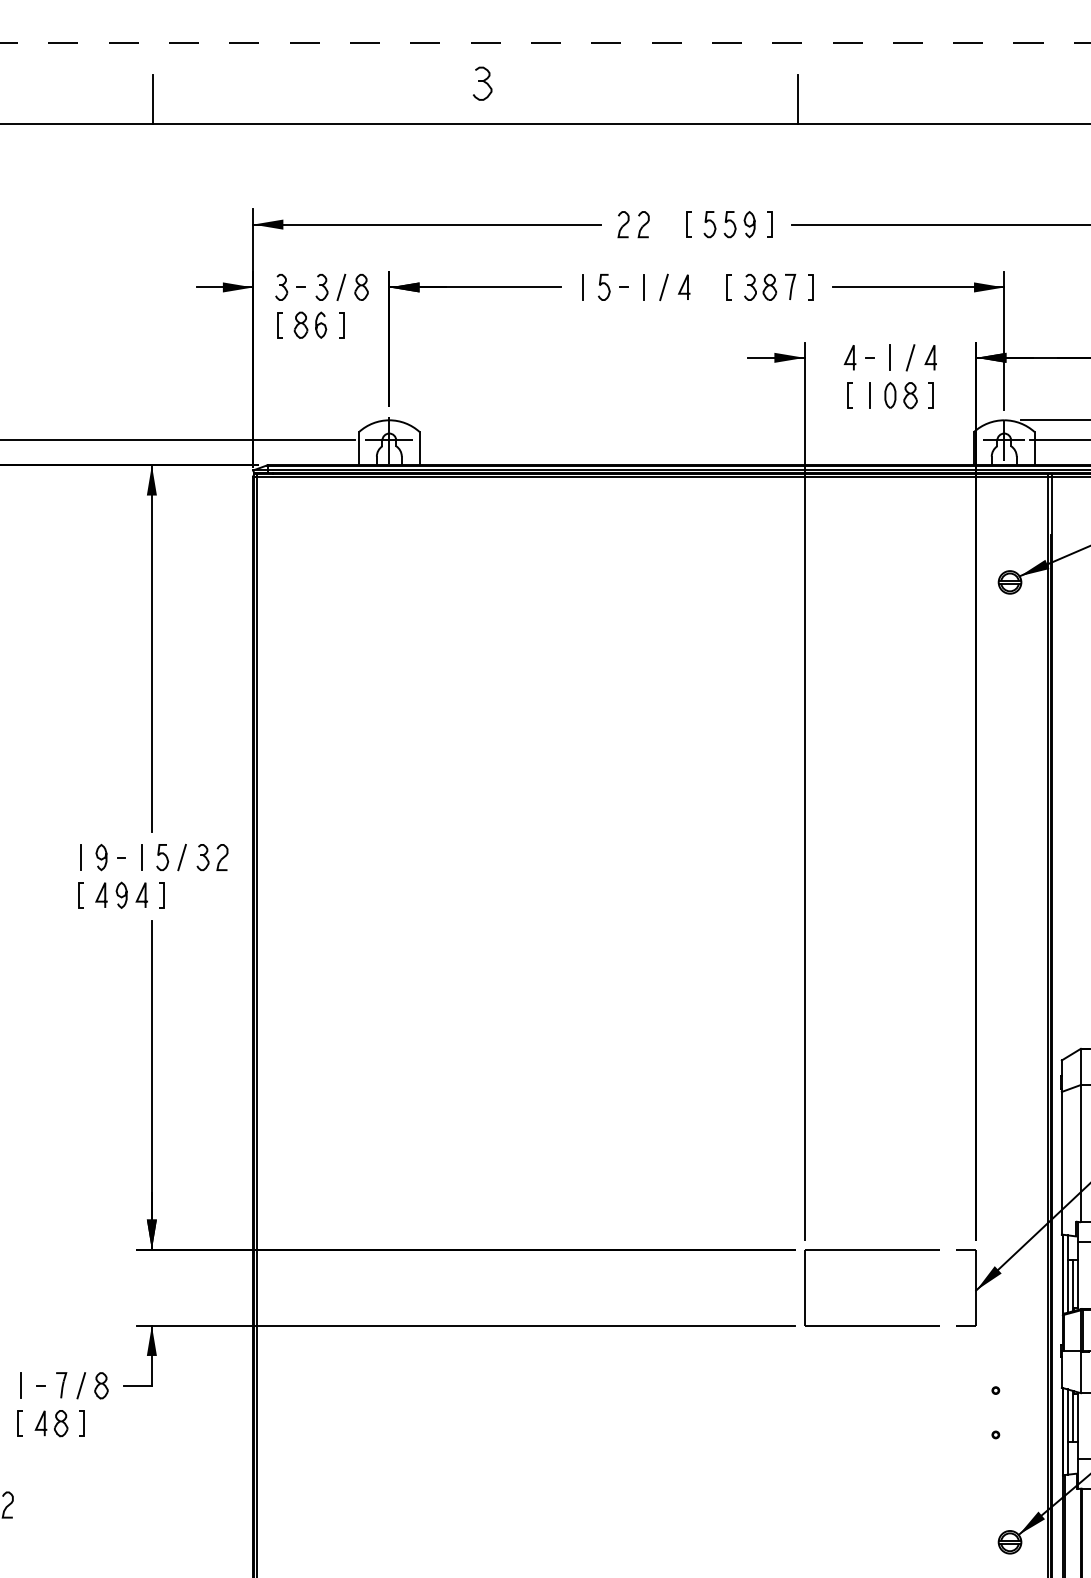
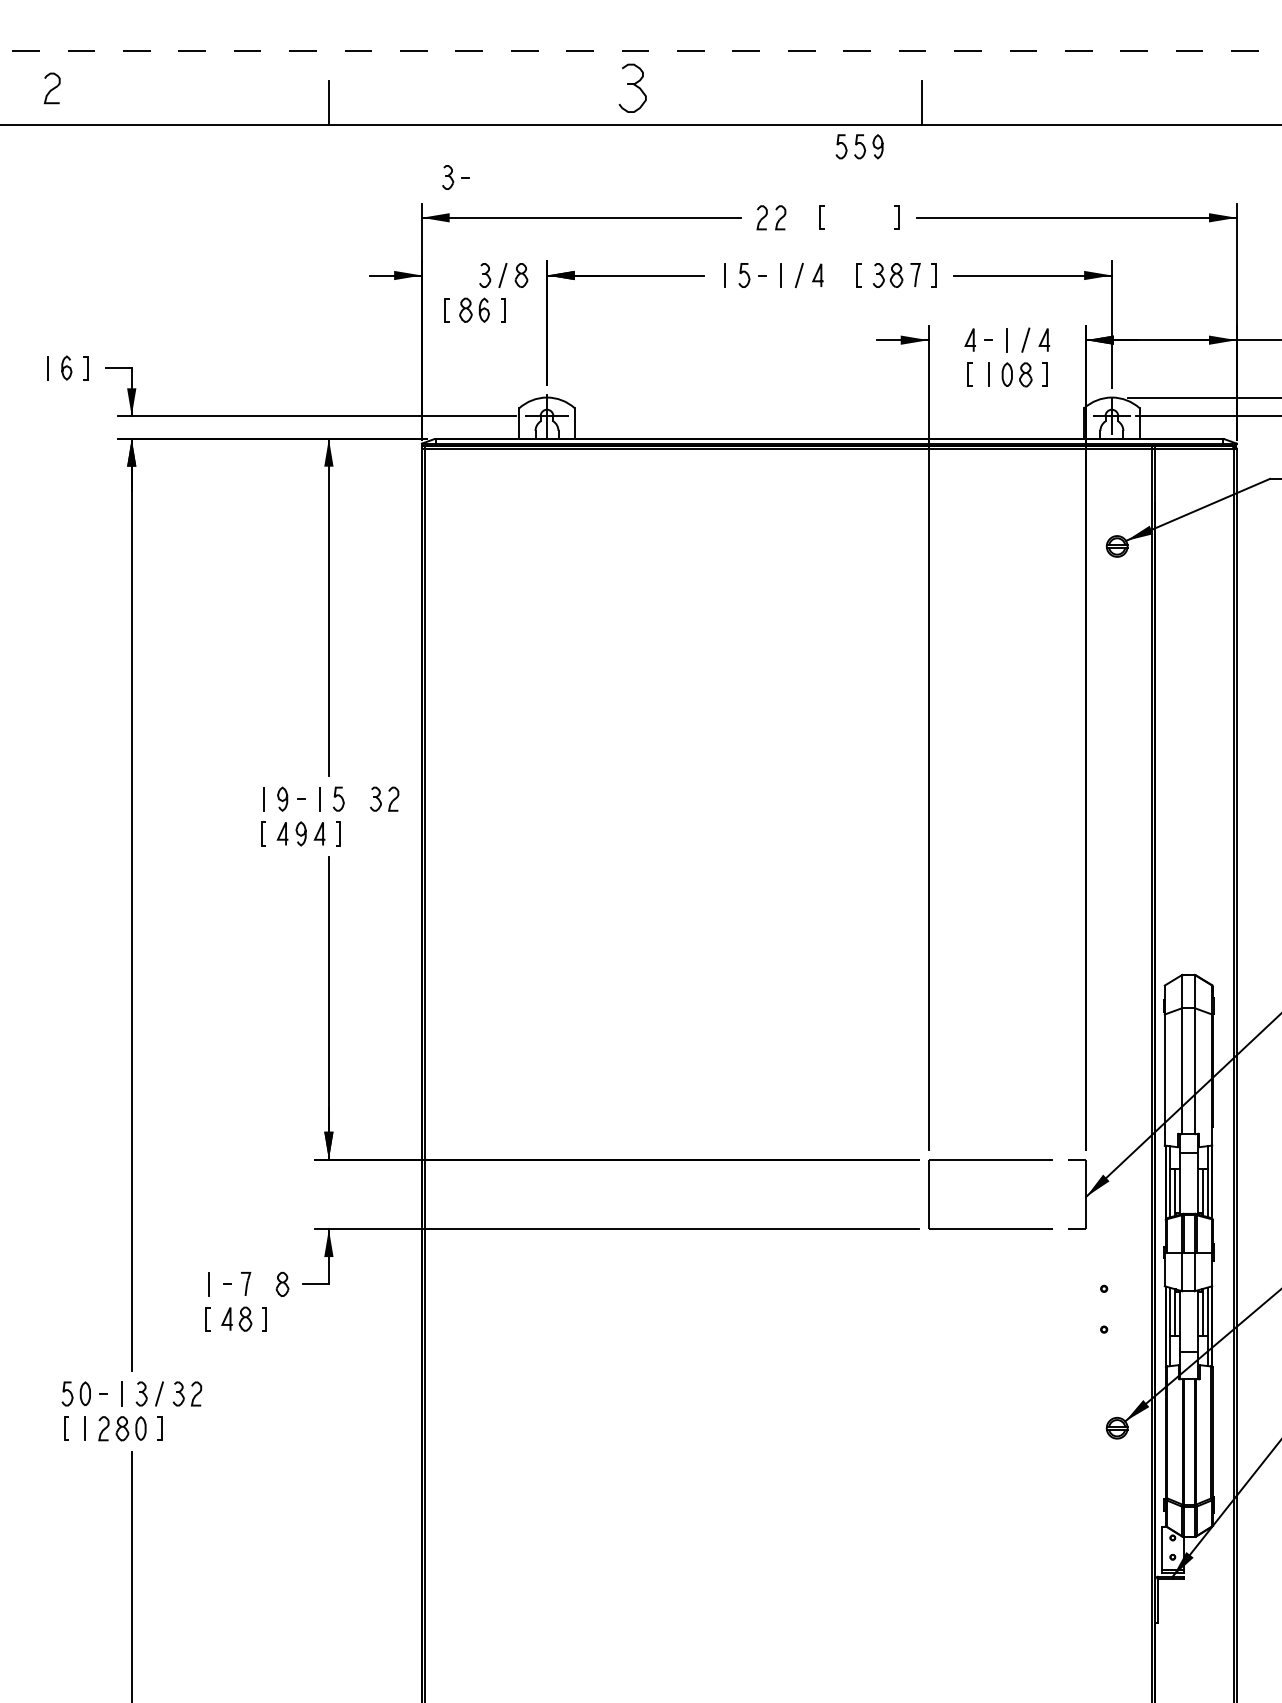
part: (482, 83) -> (632, 88), size x1.6
part: (729, 224) -> (859, 146), moved
part: (289, 287) -> (455, 177), moved
line: (181, 856) -> (356, 798), removed
line: (80, 1385) -> (263, 1284), removed

